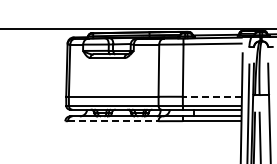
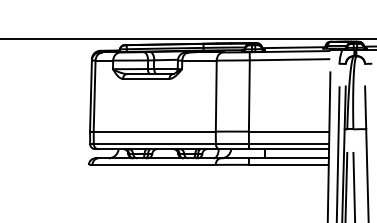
line: (211, 96) -> (287, 131), dashed -> solid
line: (113, 121) -> (154, 165), dashed -> solid

